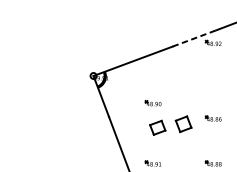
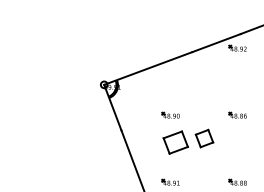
line: (194, 38) -> (216, 43), dashed -> solid
part: (213, 117) -> (237, 114), moved
part: (157, 127) -> (175, 142), size x1.43

